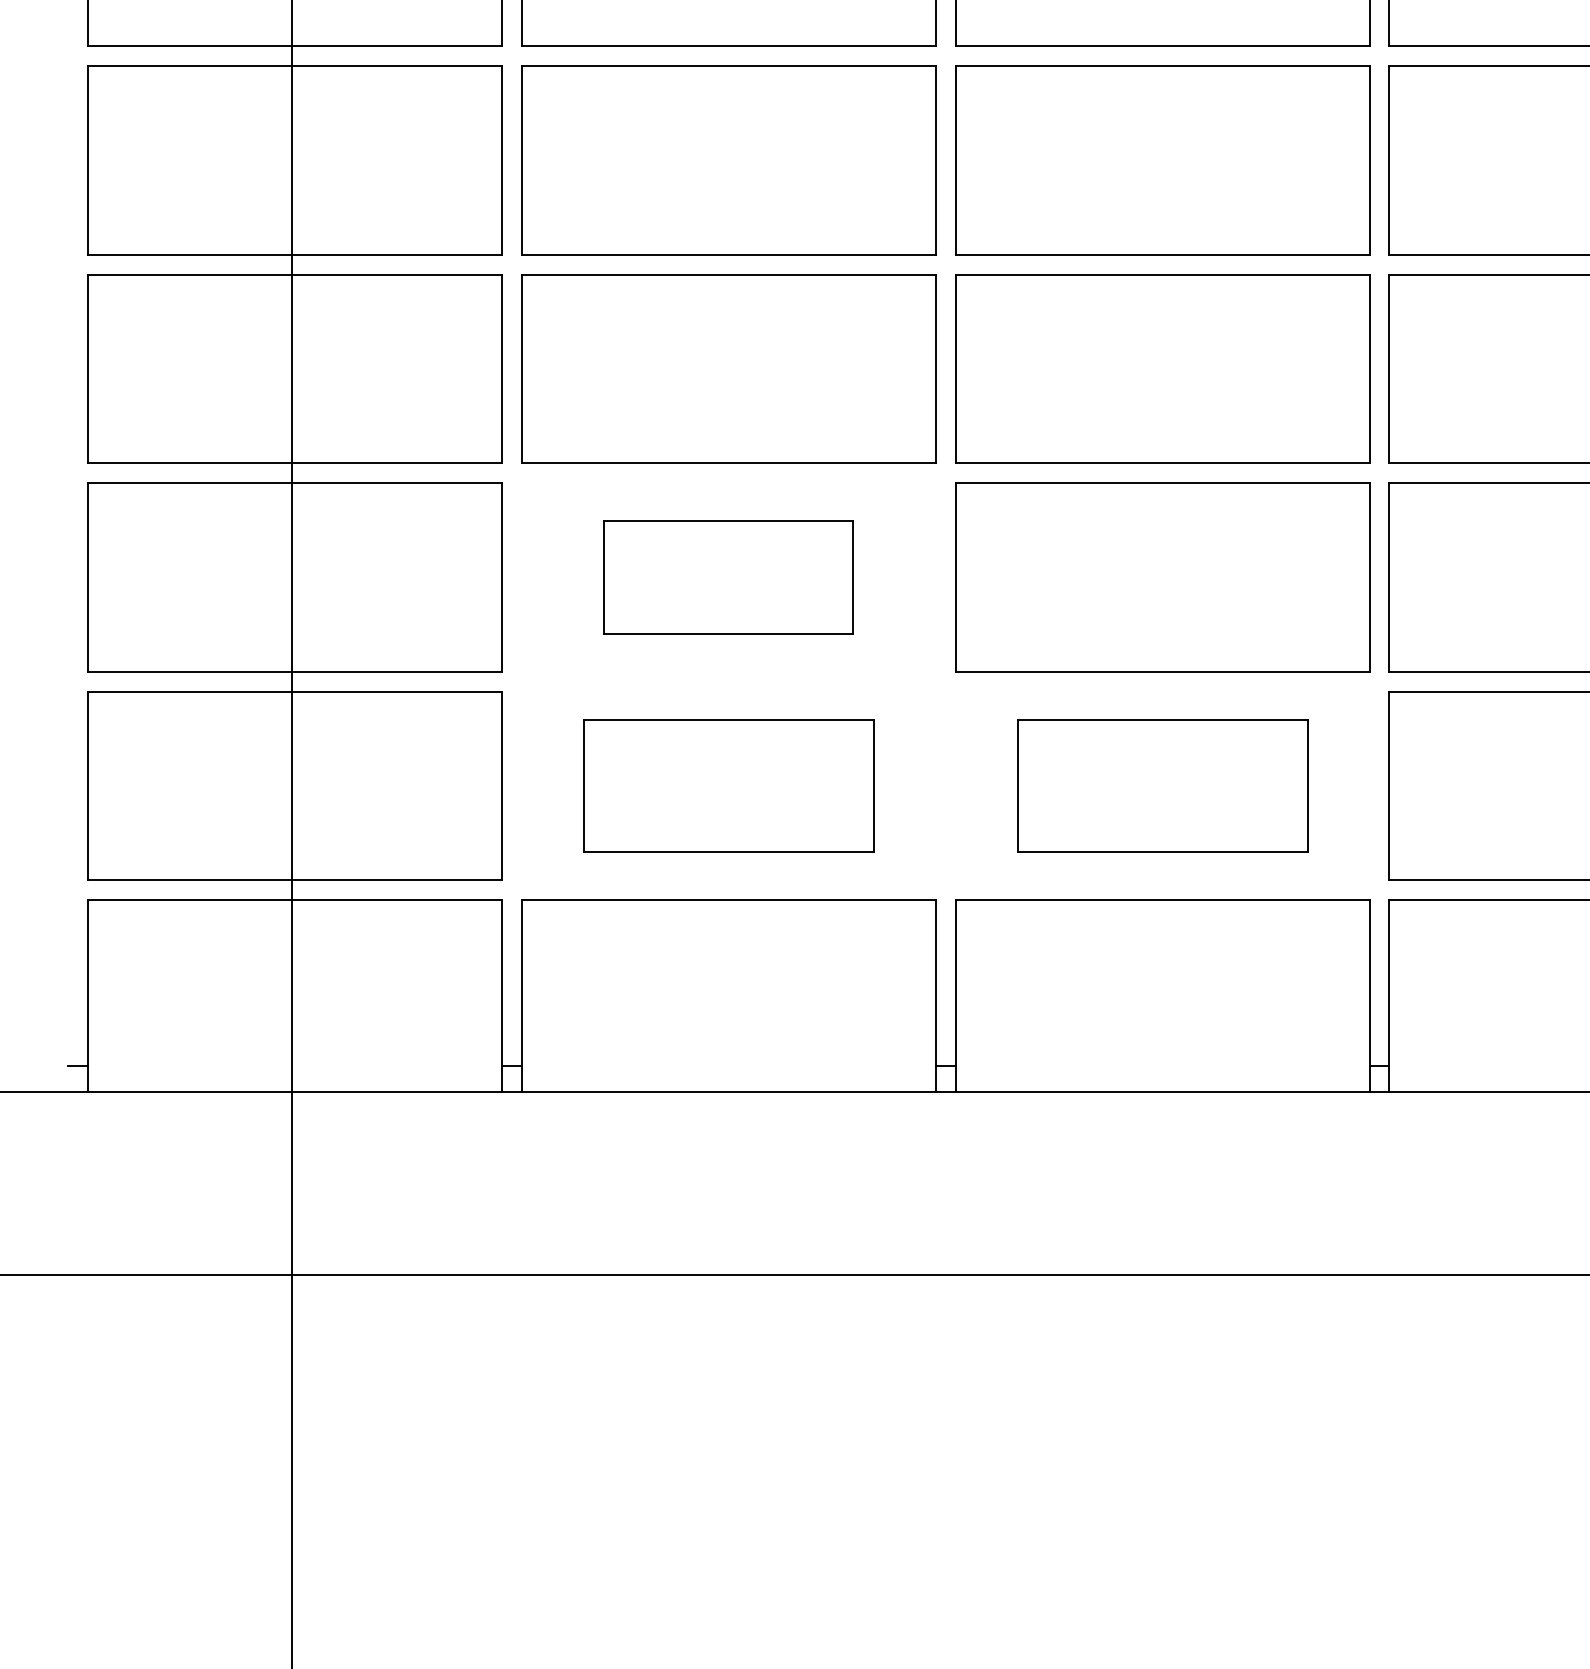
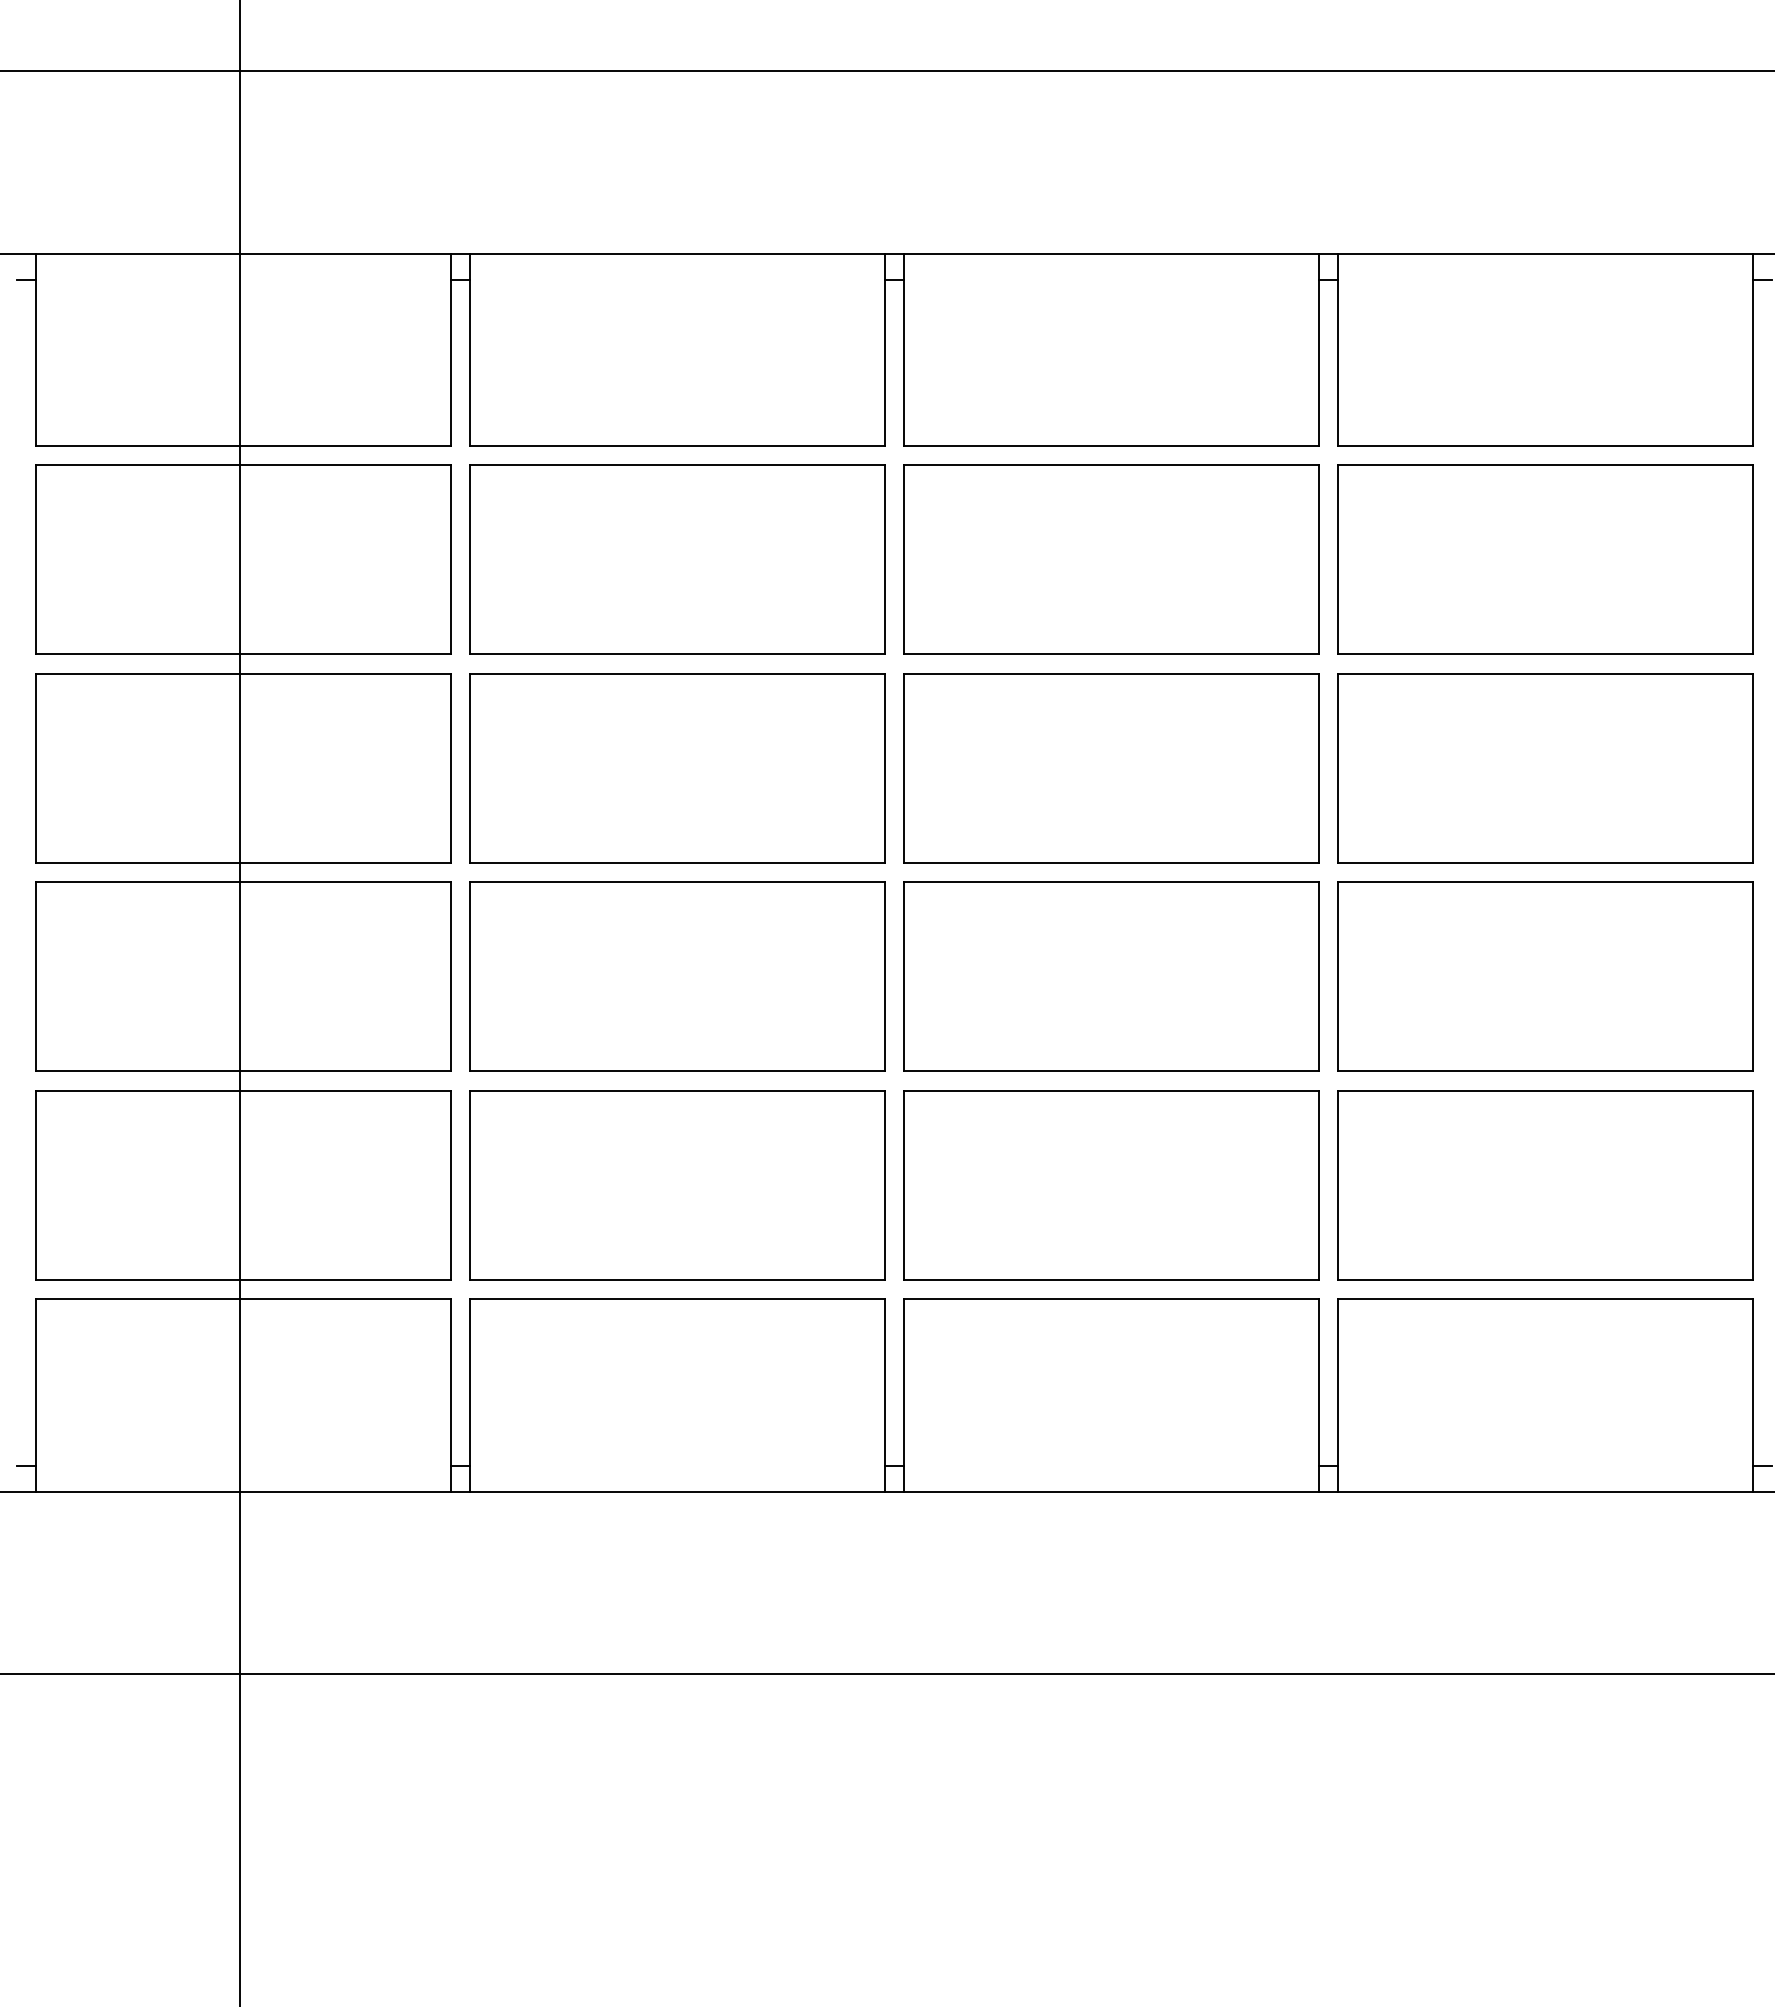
part: (728, 577) -> (677, 976), size x1.67
part: (728, 786) -> (677, 1185), size x1.43
part: (1162, 786) -> (1111, 1185), size x1.43

